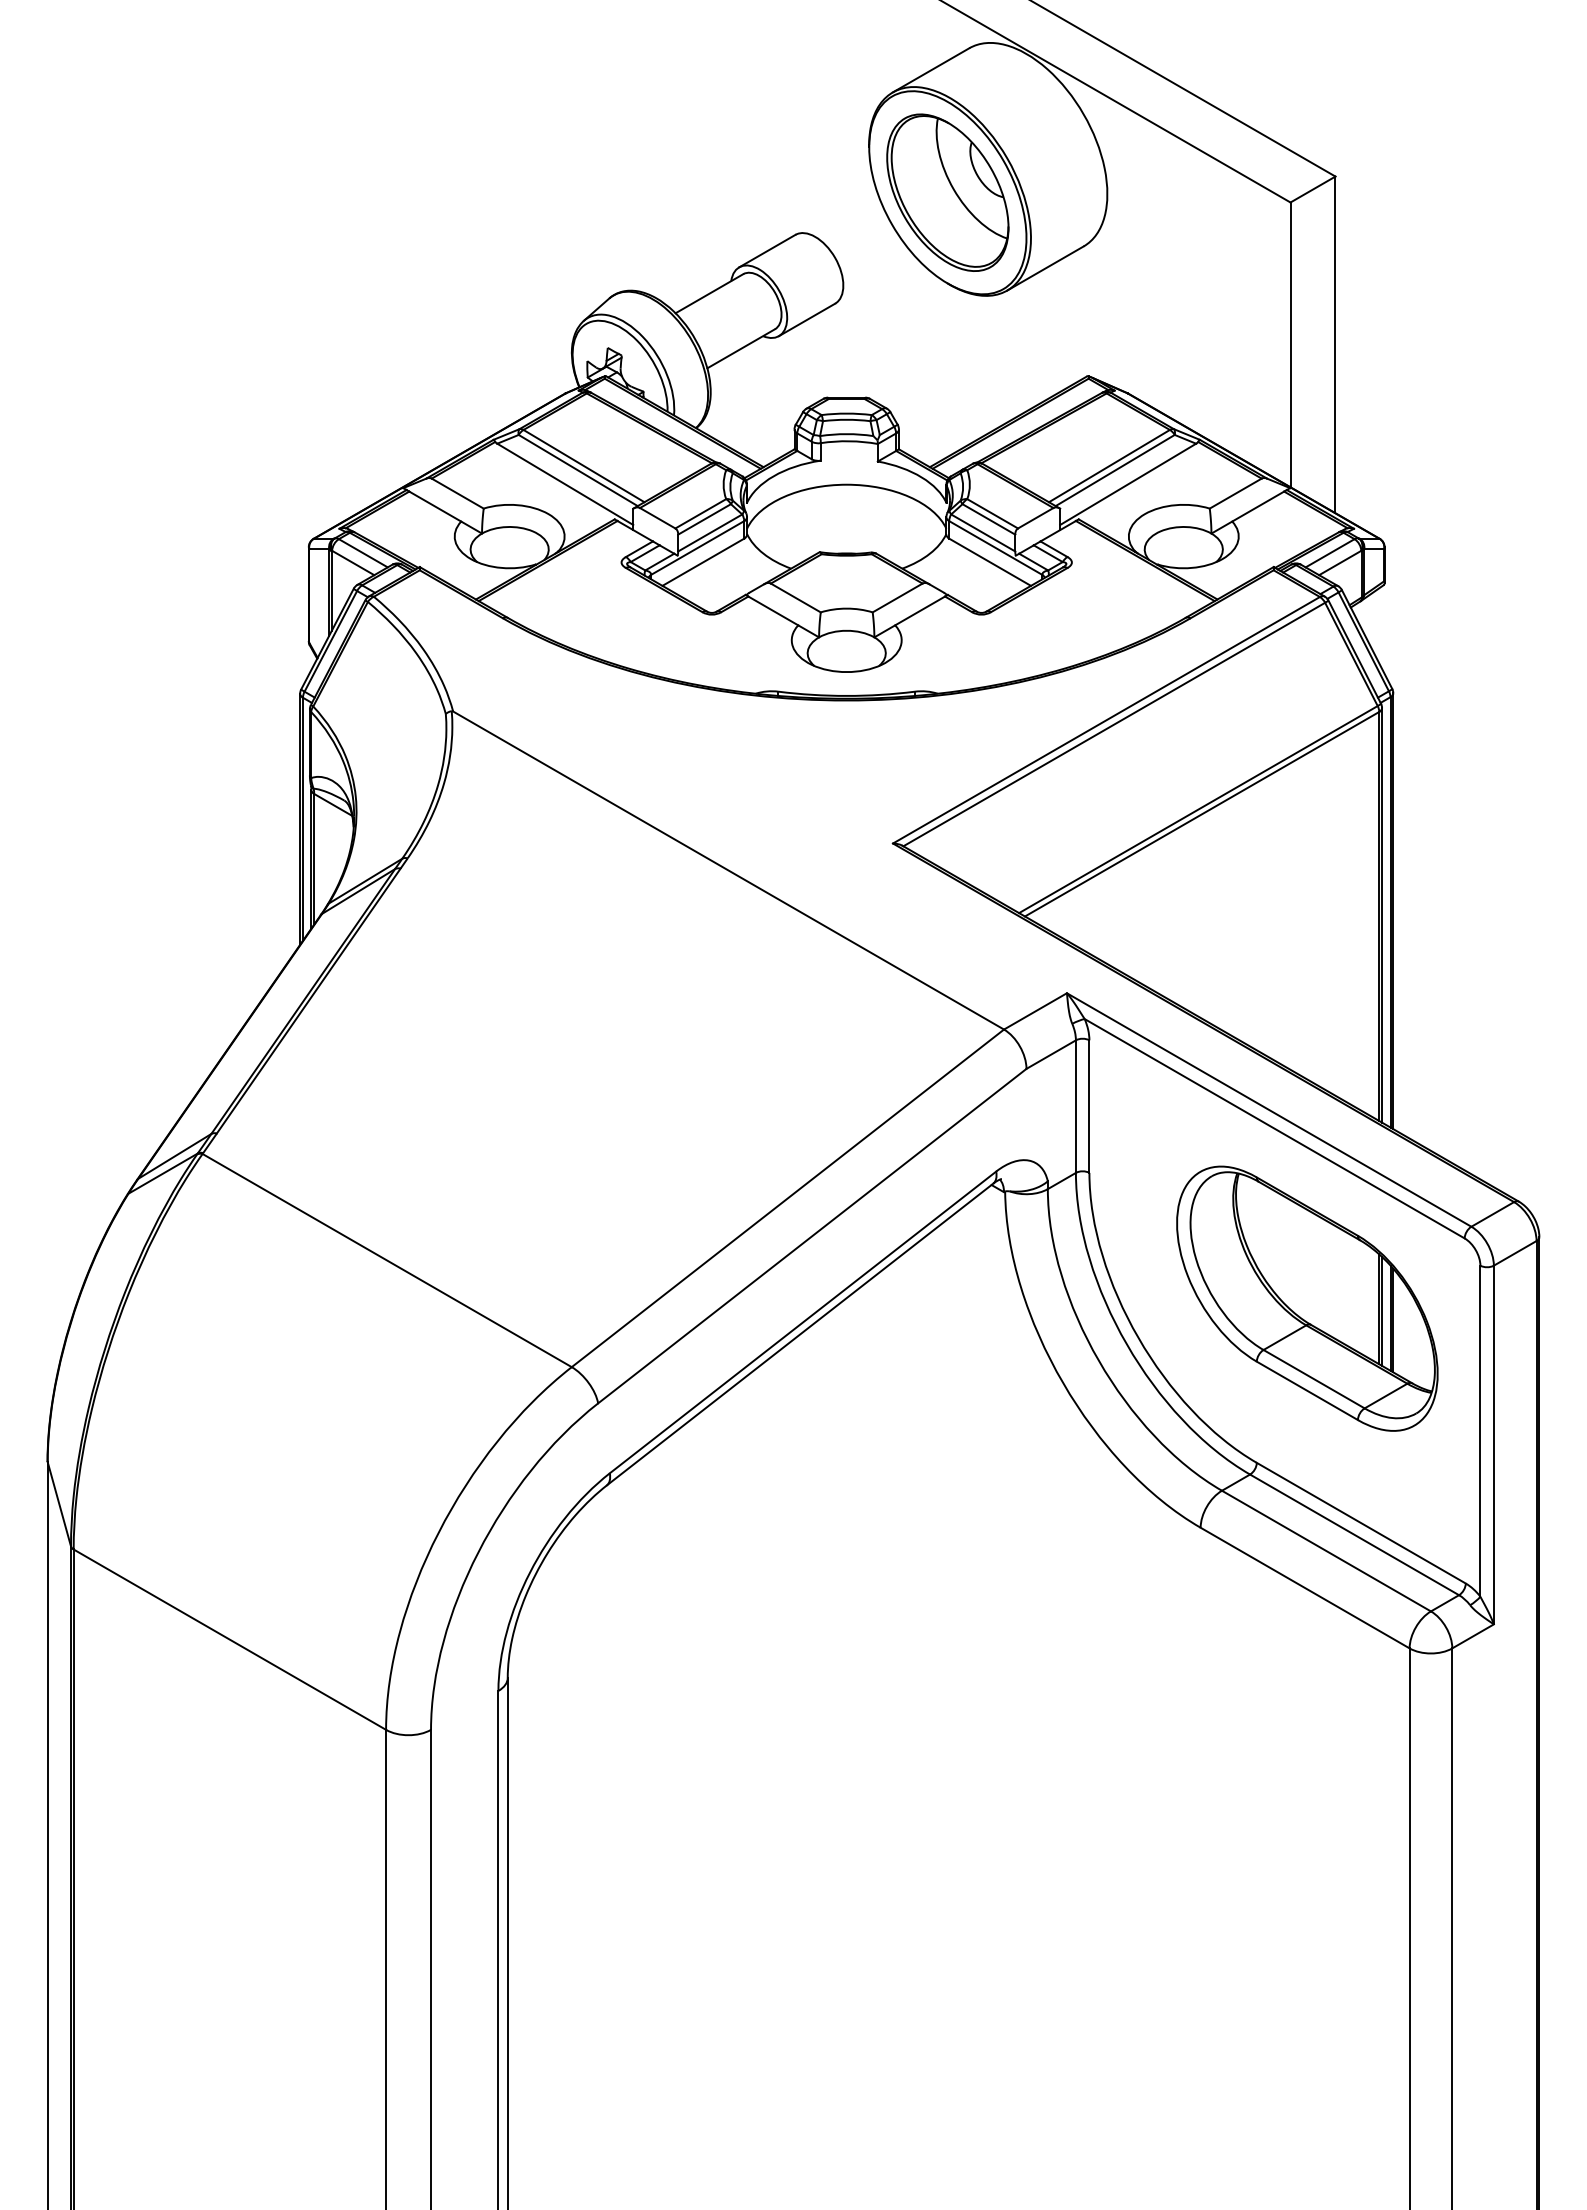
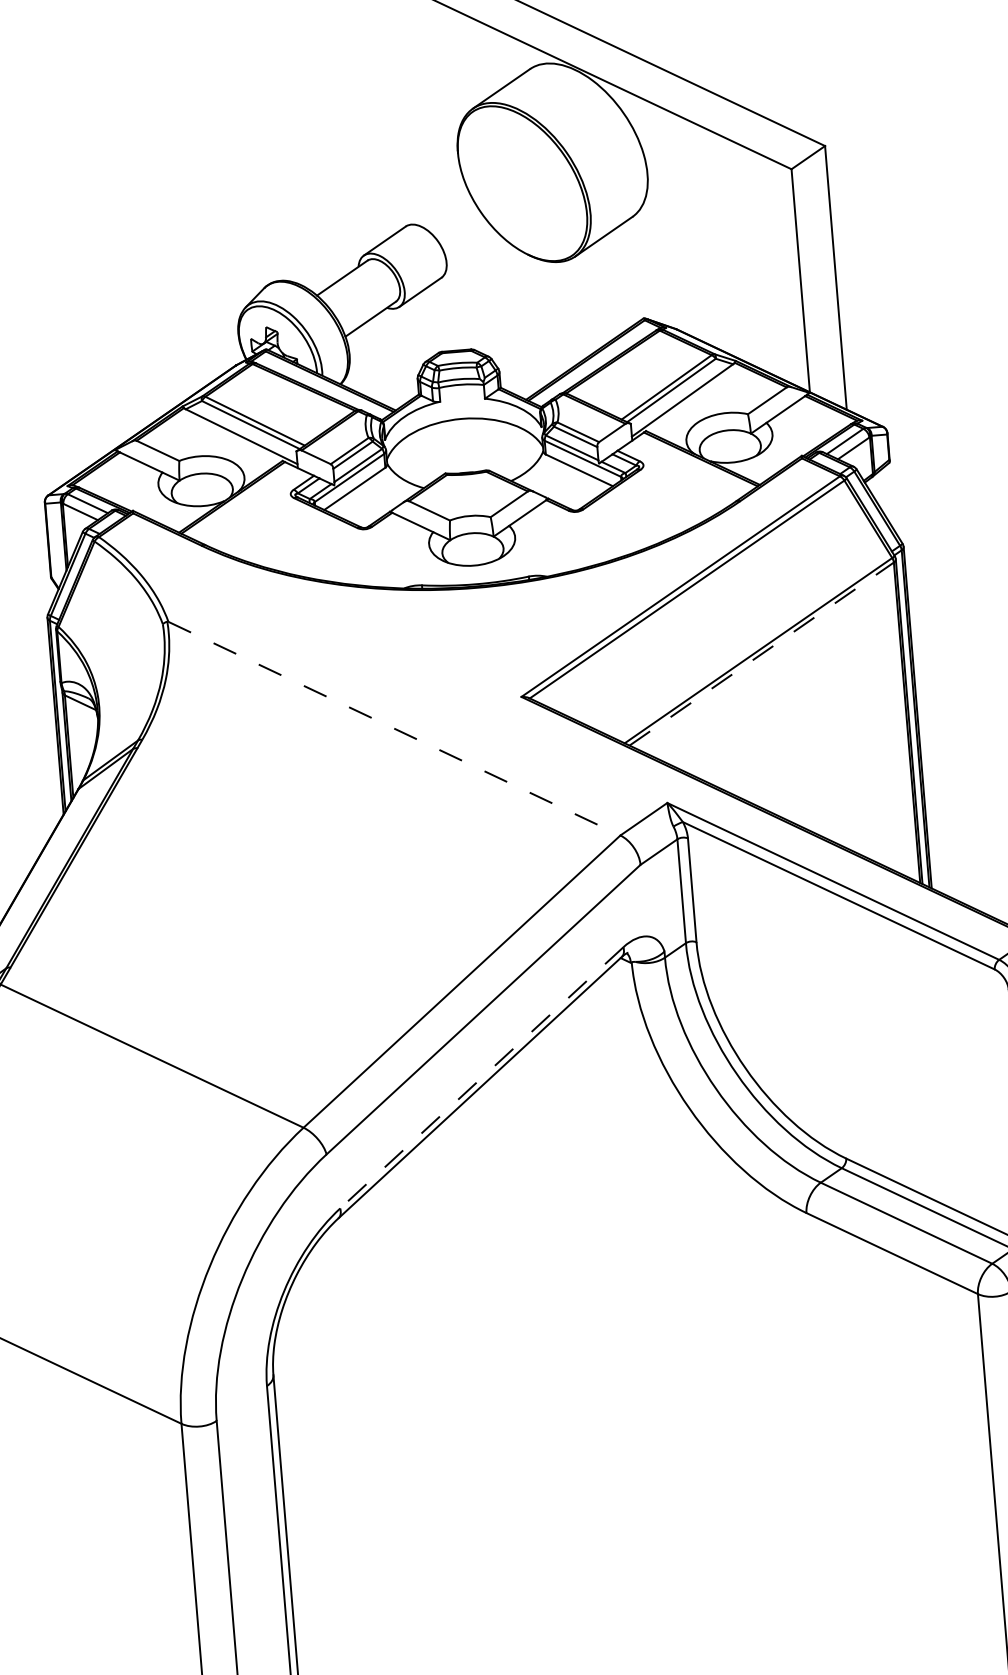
part: (947, 192) -> (522, 183), removed
line: (1202, 814) -> (762, 654), solid -> dashed
line: (729, 870) -> (395, 728), solid -> dashed
part: (1307, 1298) -> (875, 1026), removed
line: (802, 1322) -> (481, 1077), solid -> dashed

